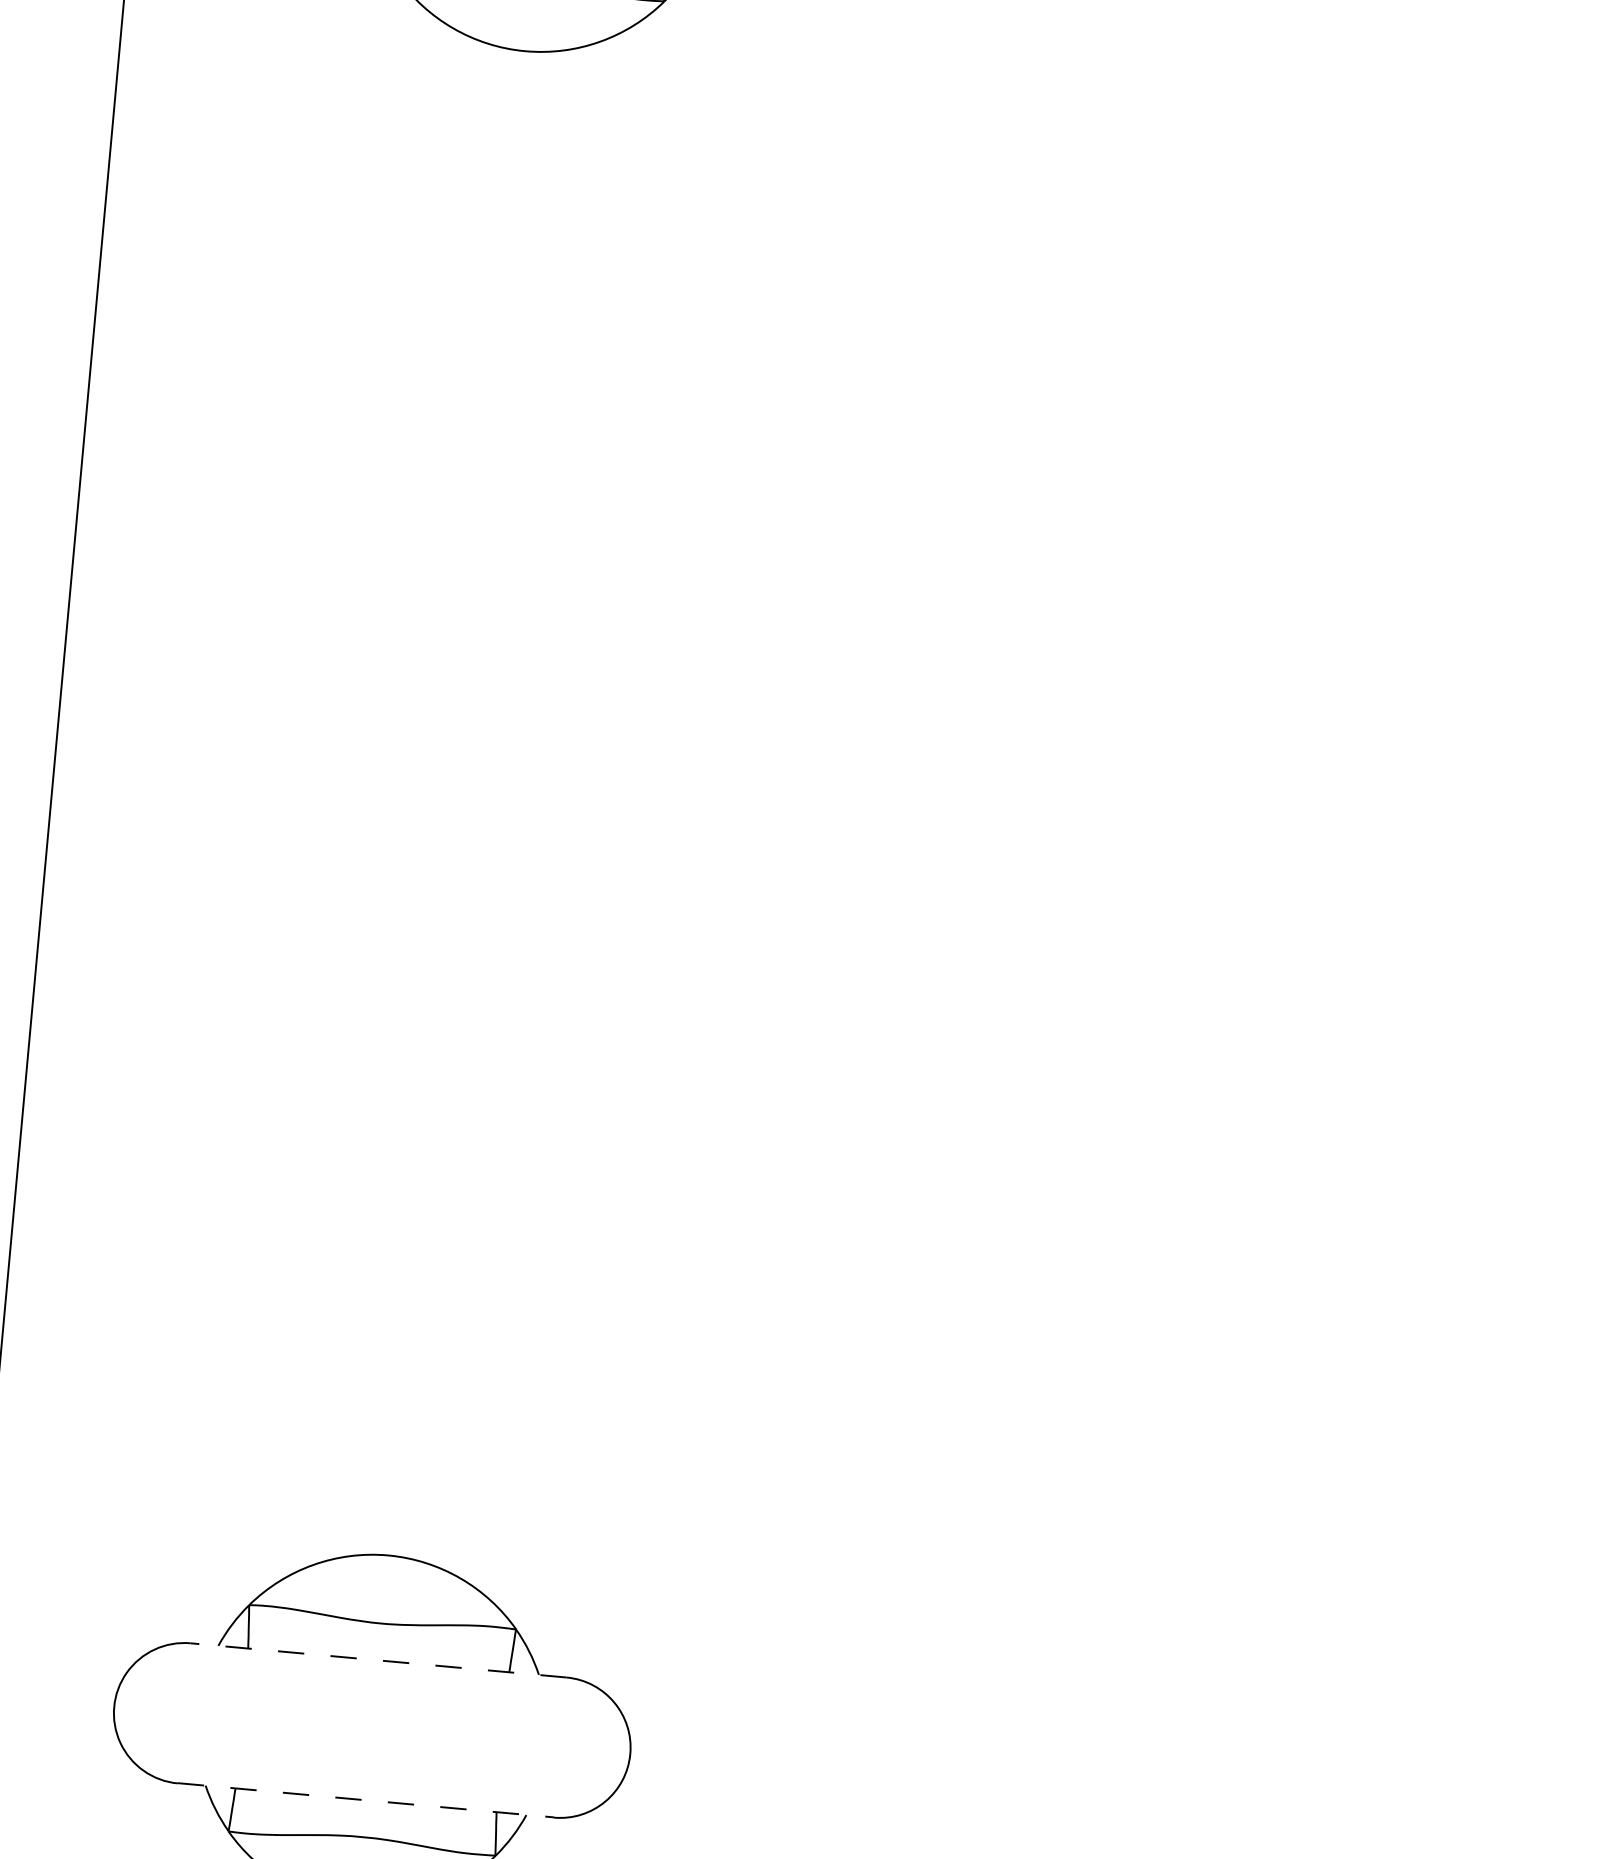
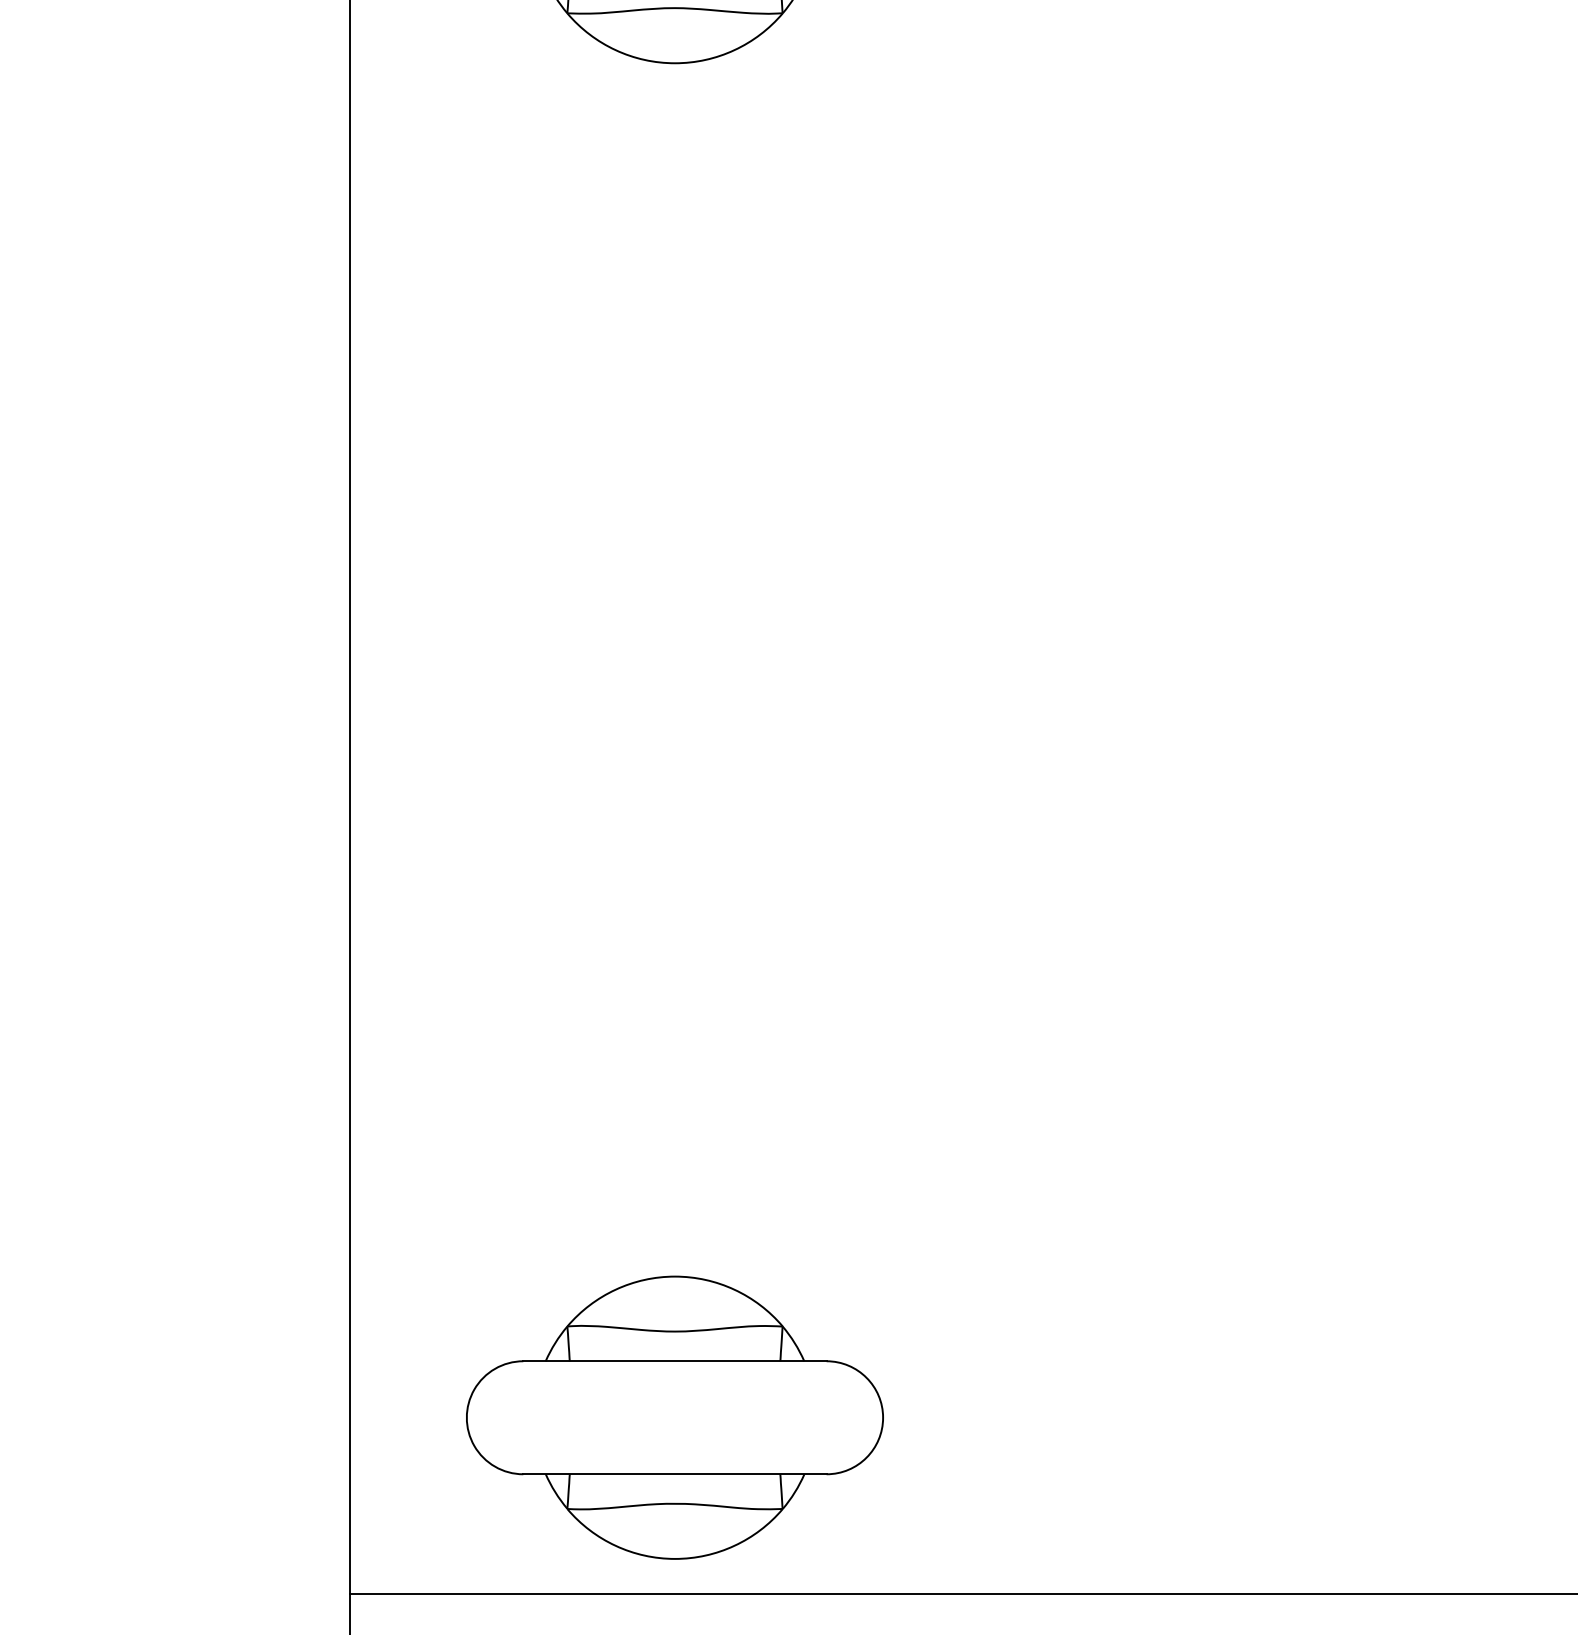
line: (378, 1660) -> (674, 1361), dashed -> solid
line: (365, 1800) -> (674, 1474), dashed -> solid

